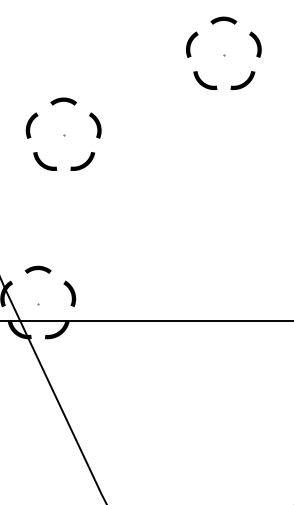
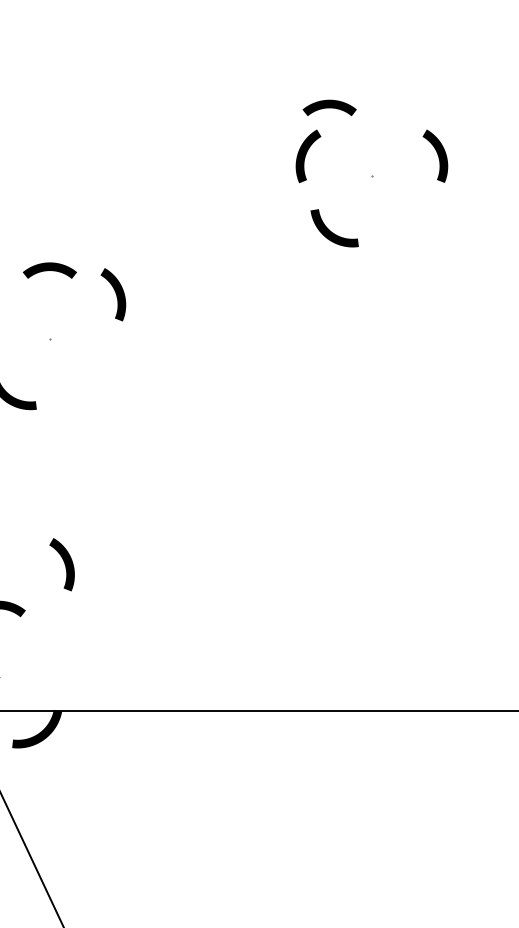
curve: (223, 20) -> (329, 107), moved
curve: (243, 82) -> (411, 232), removed
curve: (96, 125) -> (115, 294), moved
curve: (84, 162) -> (91, 393), removed
curve: (70, 292) -> (63, 561), moved

